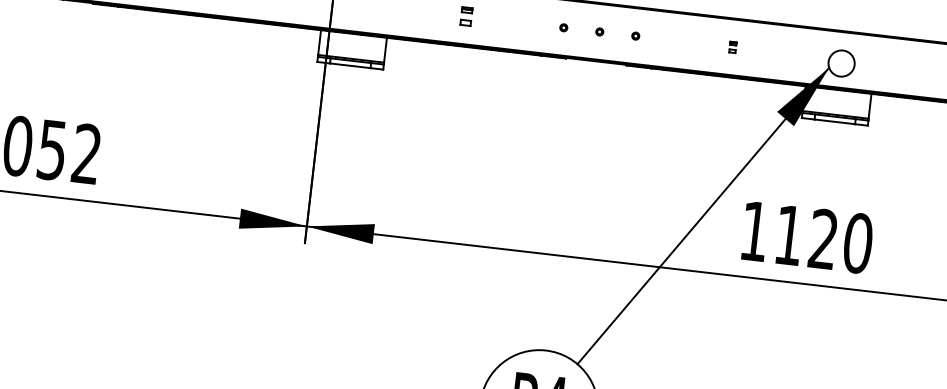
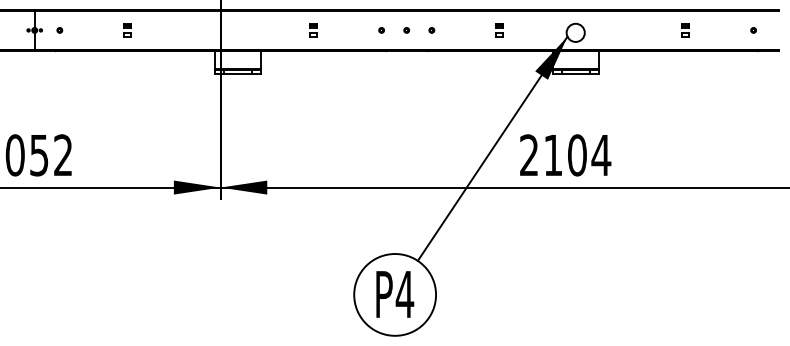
part: (732, 47) -> (499, 30), size x1.67
text: (806, 237) -> (565, 155), 1120 -> 2104

